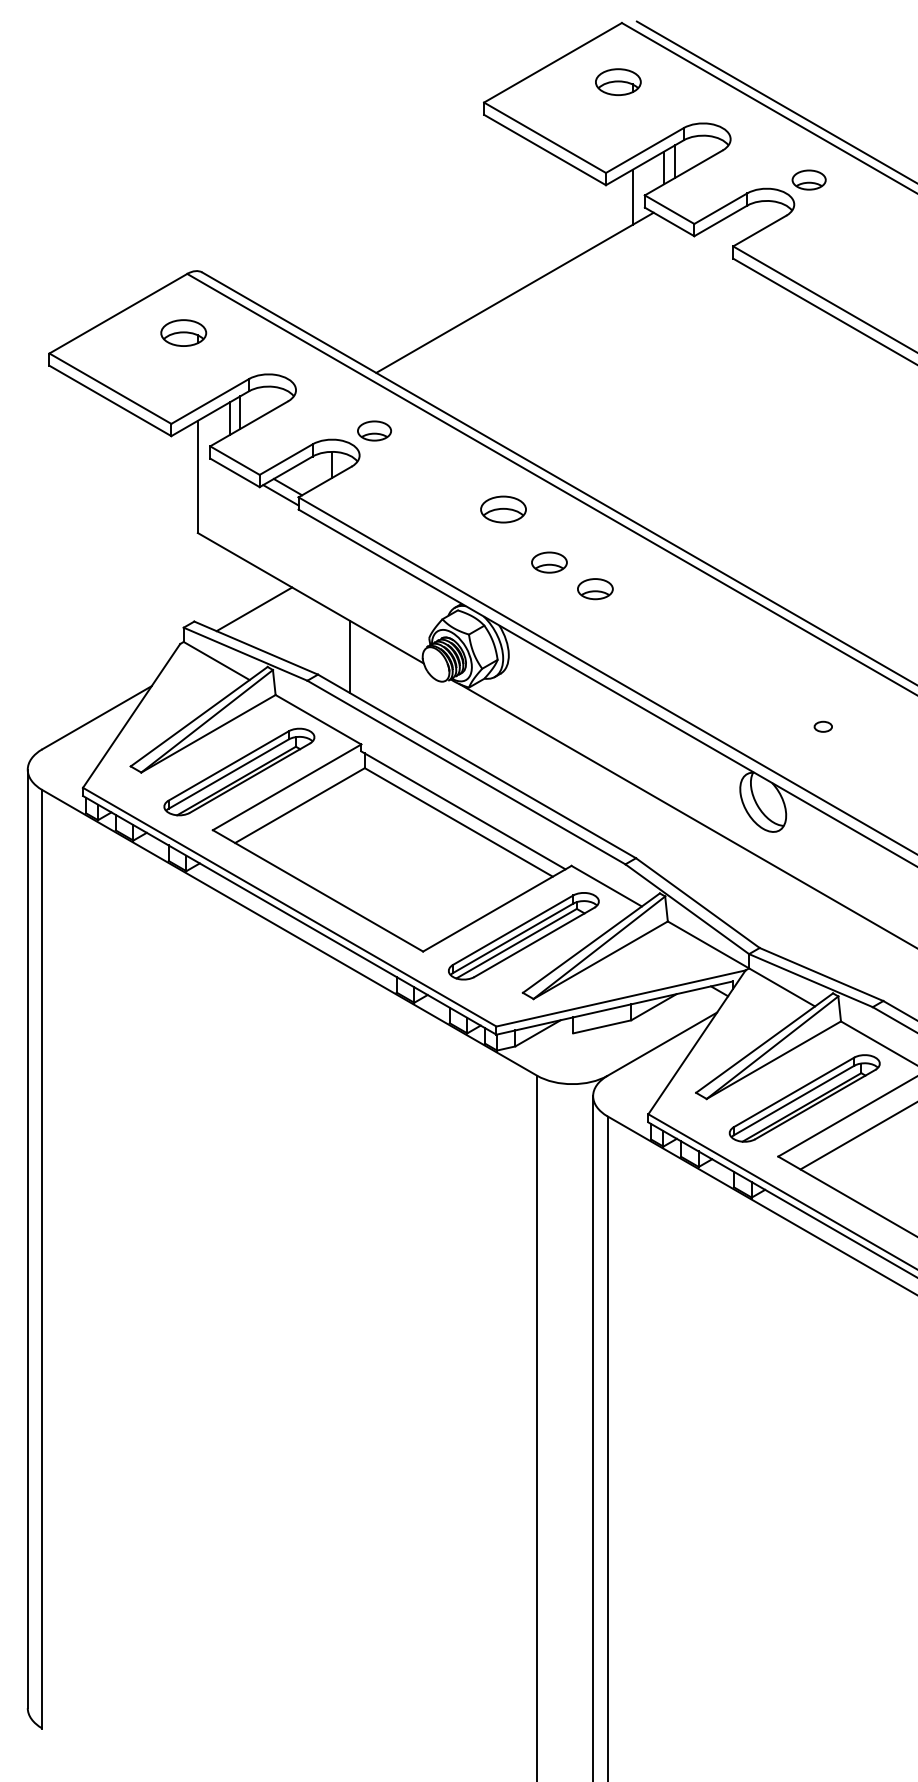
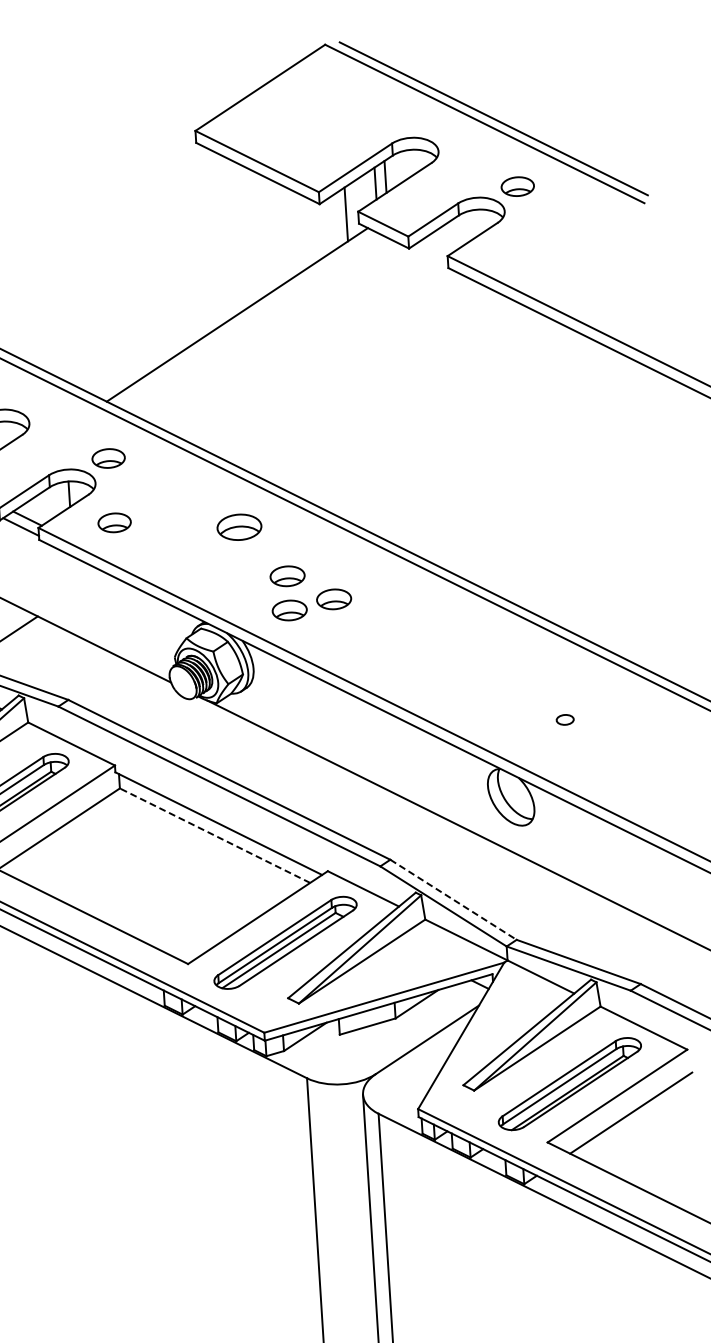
part: (618, 81) -> (325, 102), removed
part: (376, 496) -> (114, 522), added
part: (549, 597) -> (289, 610), added
line: (349, 656) -> (98, 680), removed
line: (458, 822) -> (214, 835), solid -> dashed
line: (698, 903) -> (454, 900), solid -> dashed

